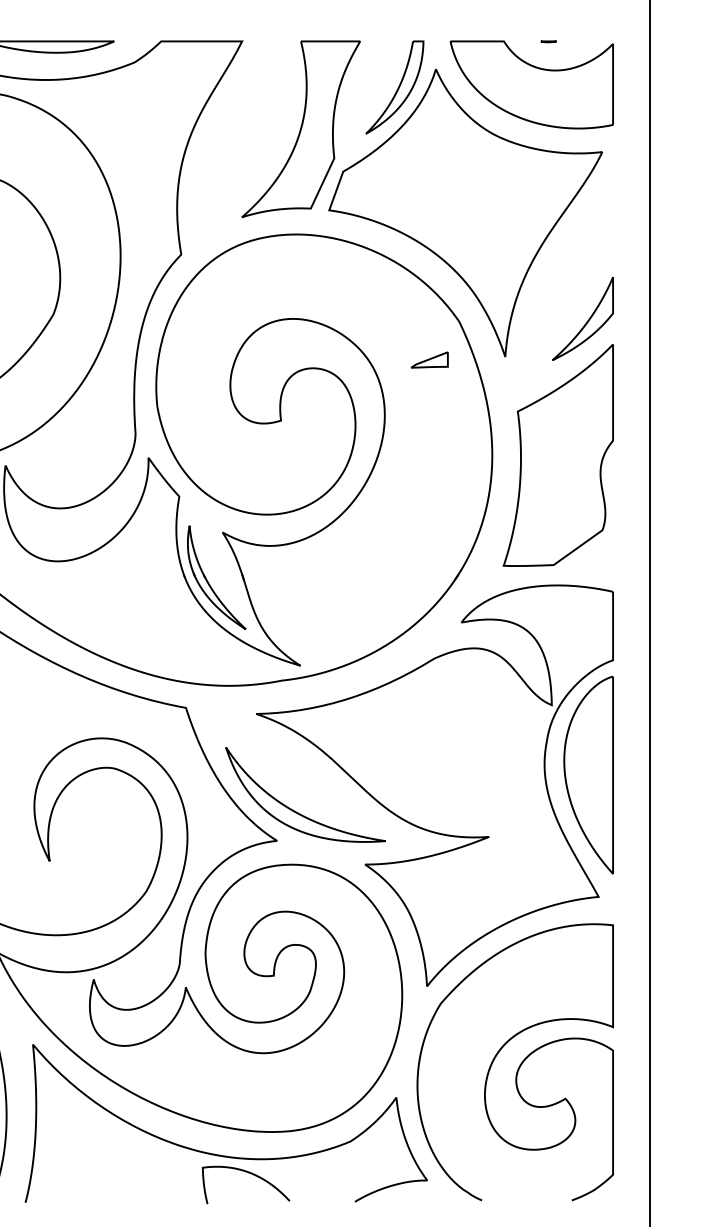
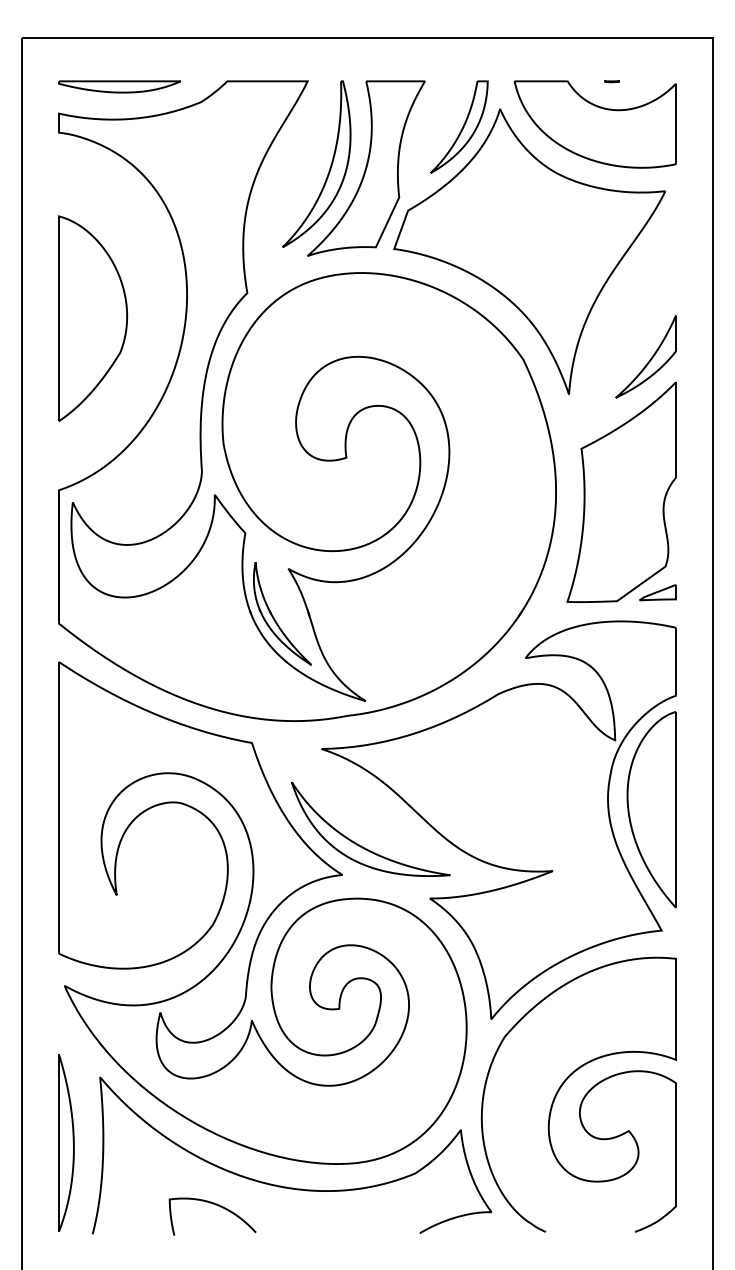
part: (264, 128) -> (329, 167), added
part: (429, 359) -> (657, 592), moved
curve: (248, 1173) -> (215, 1205), moved

